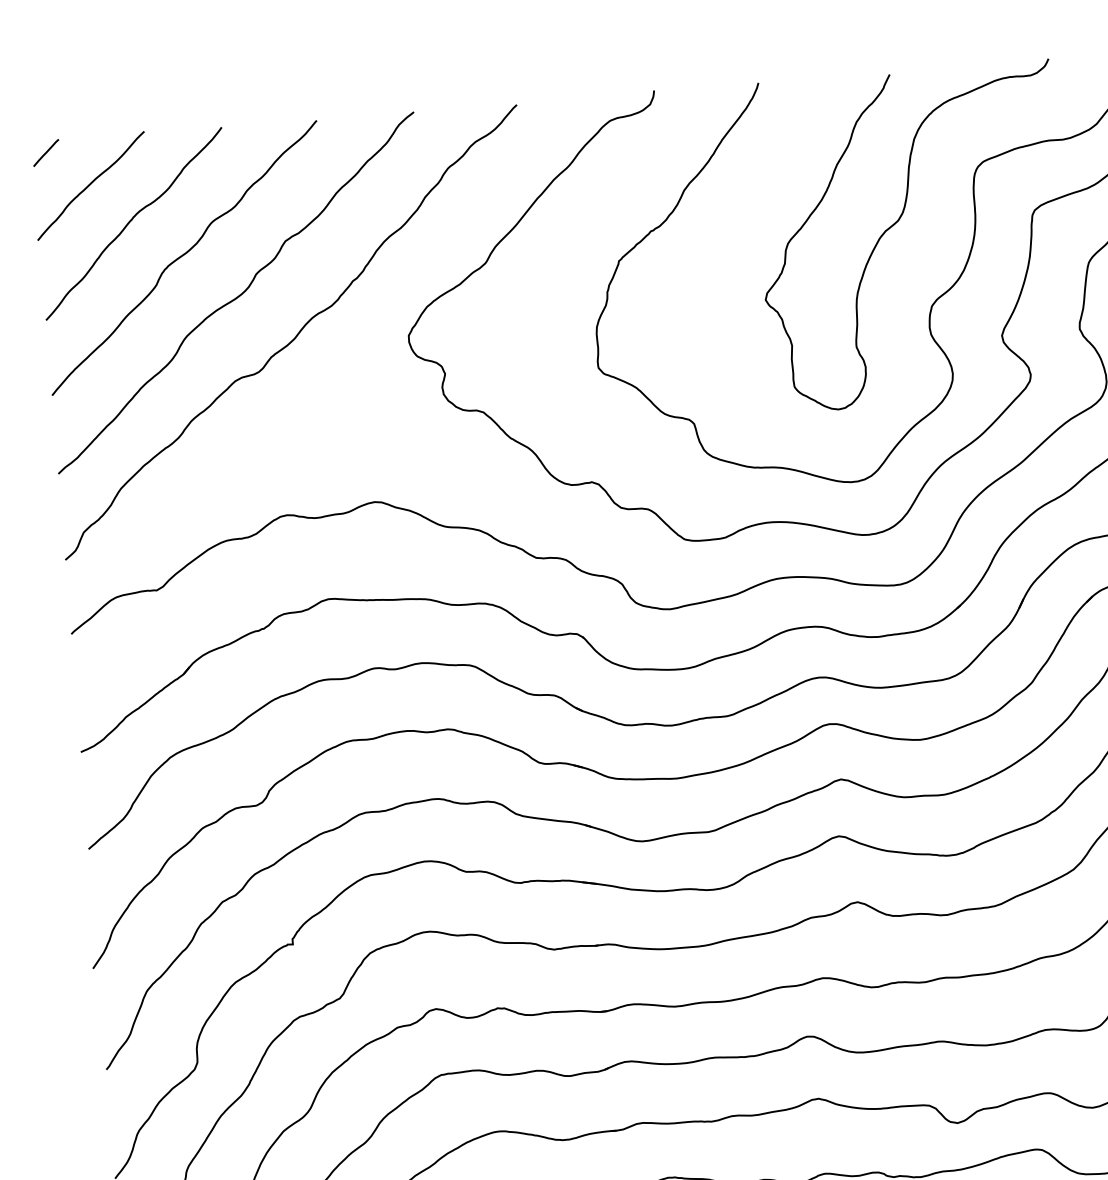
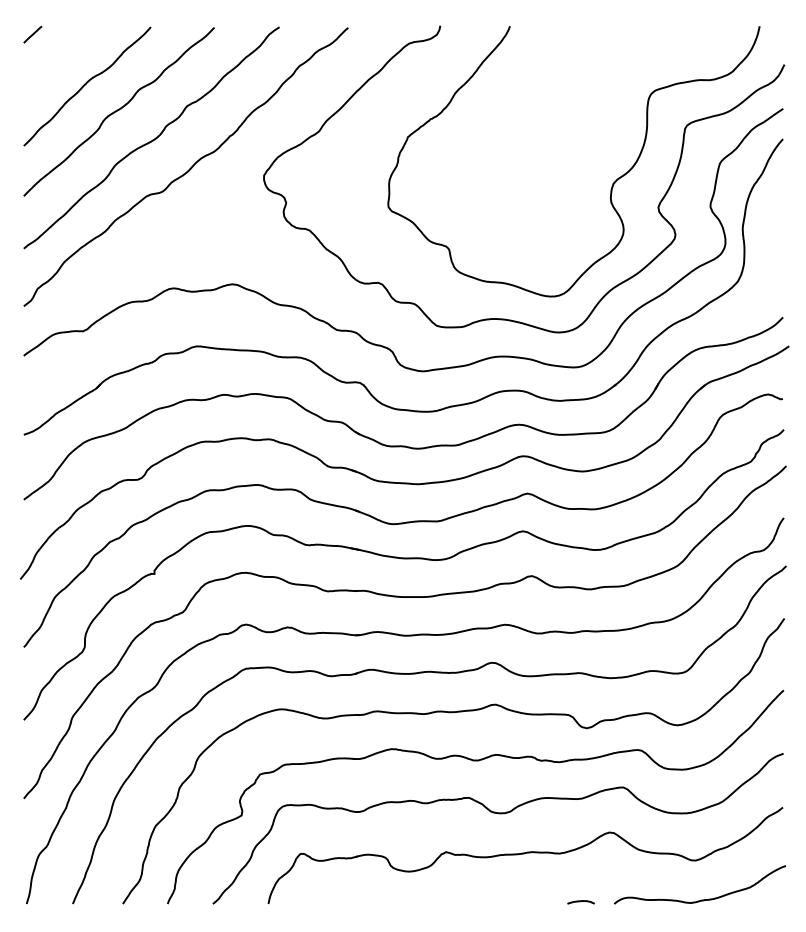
curve: (90, 185) -> (60, 58), removed
curve: (896, 224) -> (594, 127), removed

